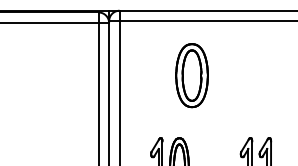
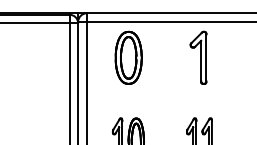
part: (254, 64) -> (198, 57), added
part: (191, 75) -> (128, 57), moved

